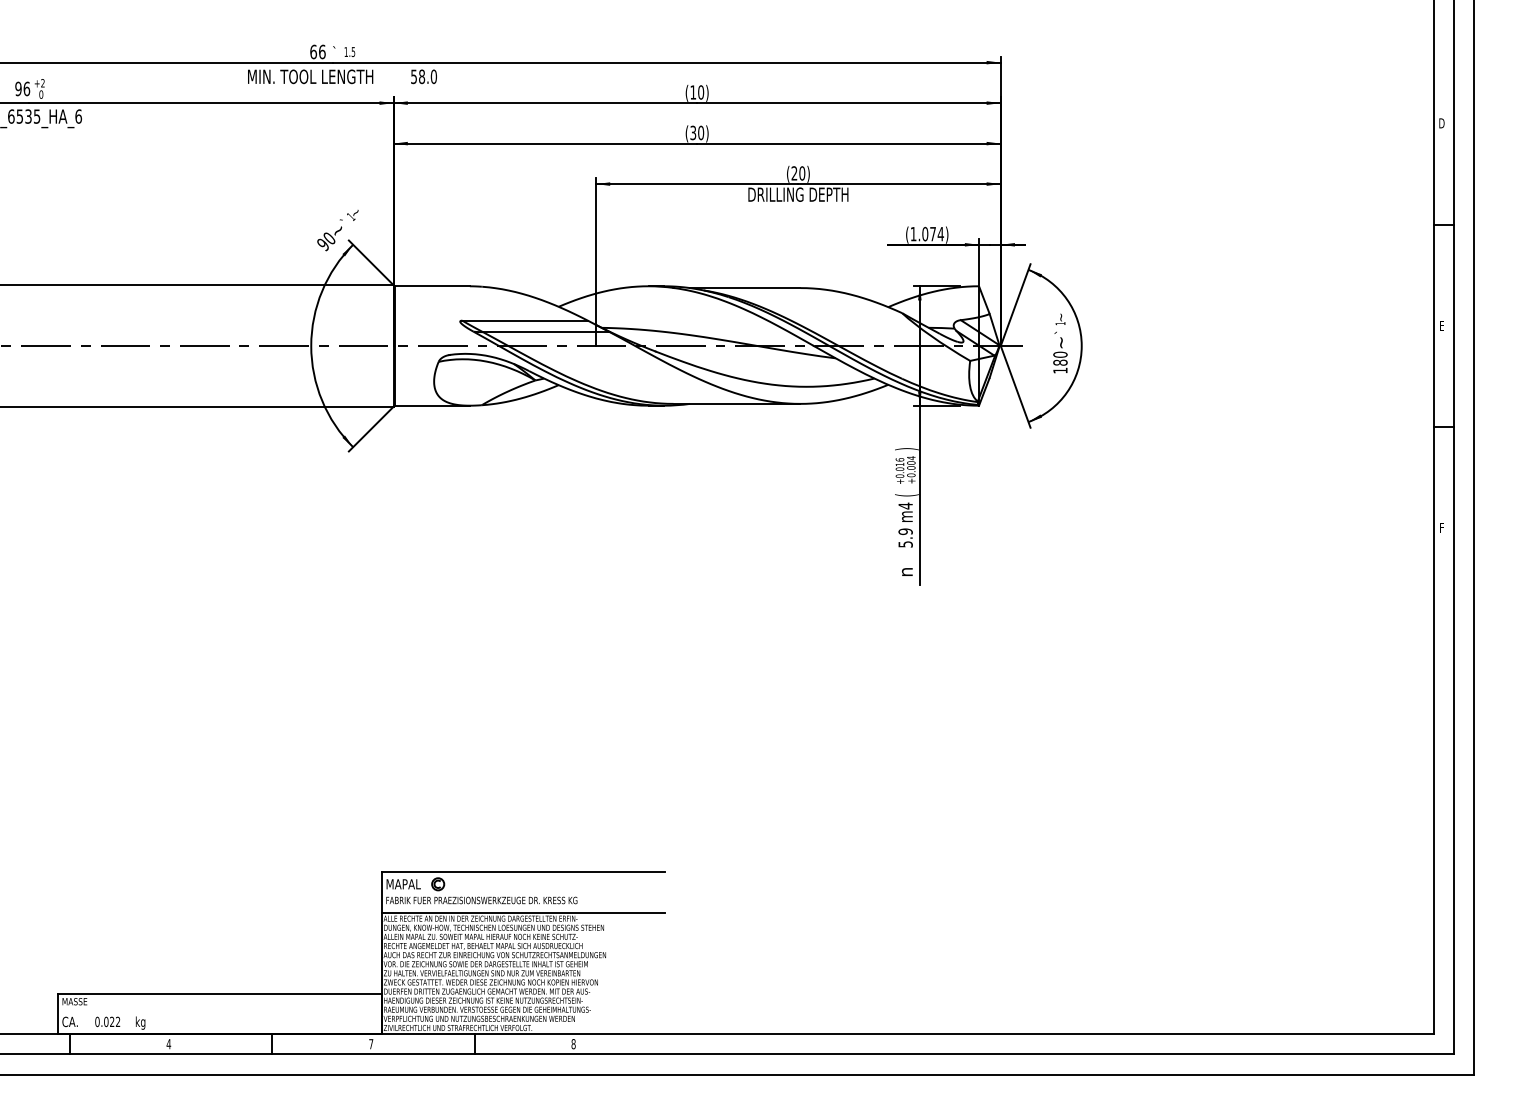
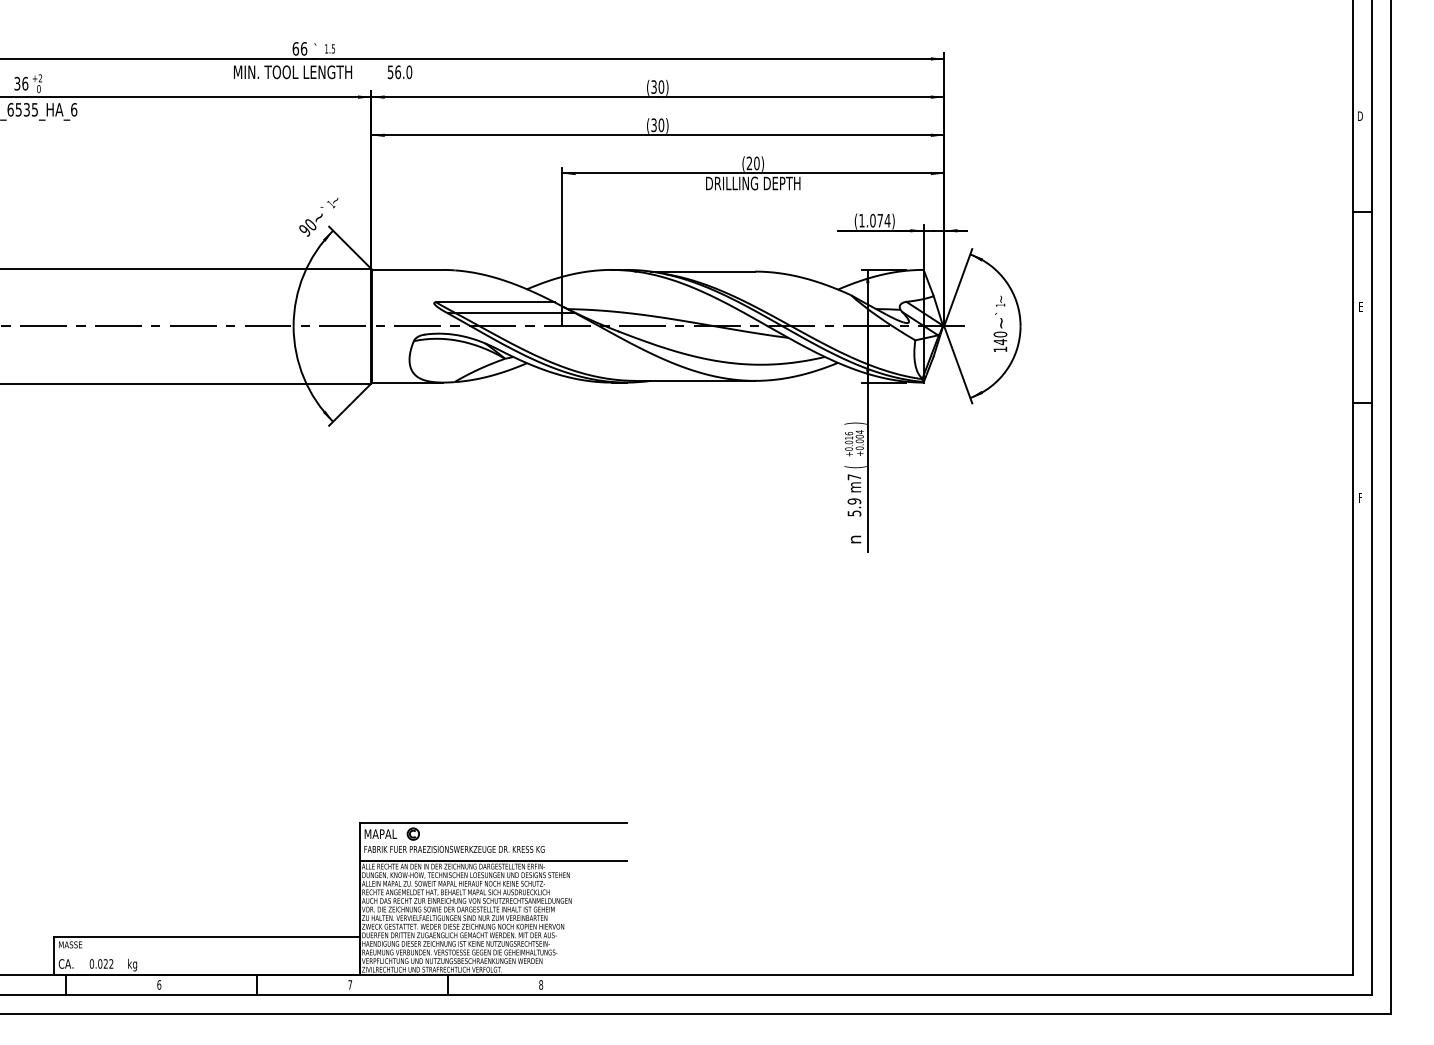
text: (422, 75) -> (398, 71), 58.0 -> 56.0
text: (18, 88) -> (17, 83), 96 -> 36
text: (692, 91) -> (653, 86), (10) -> (30)
text: (1060, 363) -> (1000, 342), 180 -> 140
text: (905, 506) -> (854, 477), m4 -> m7
text: (169, 1043) -> (159, 984), 4 -> 6

